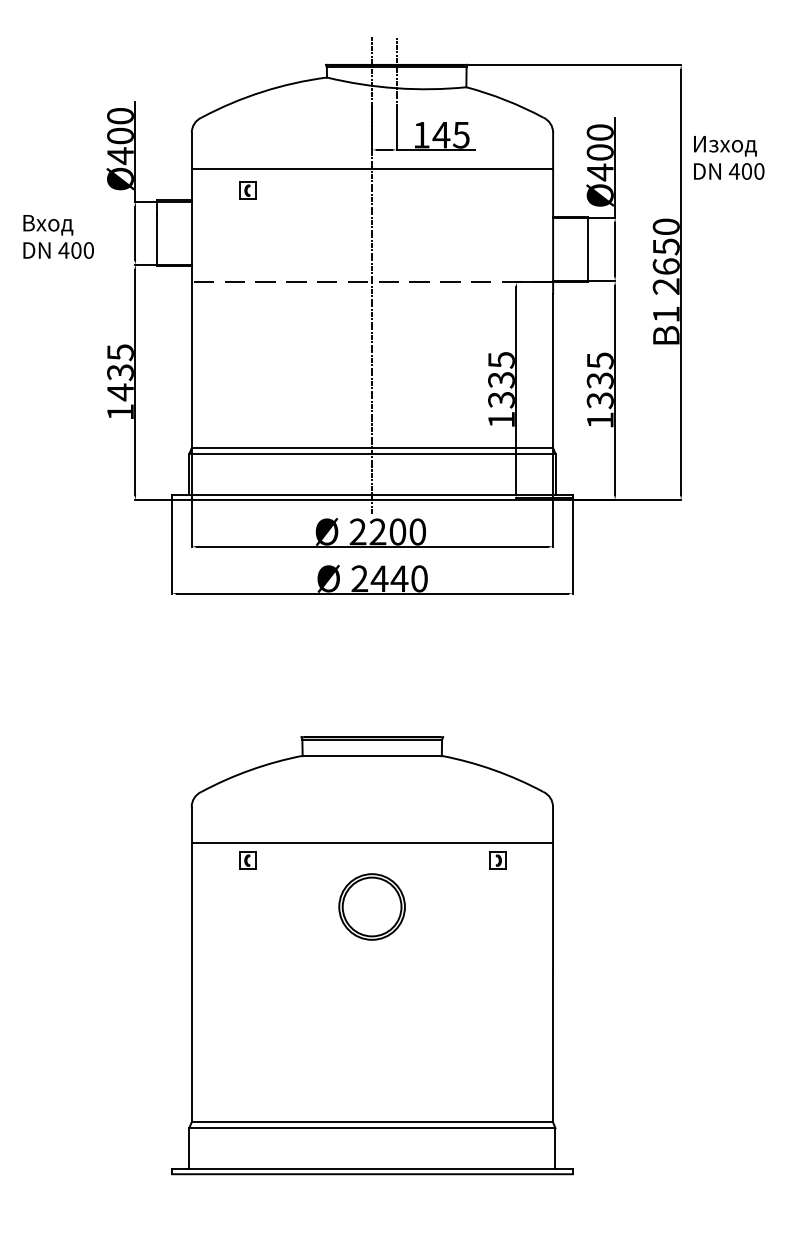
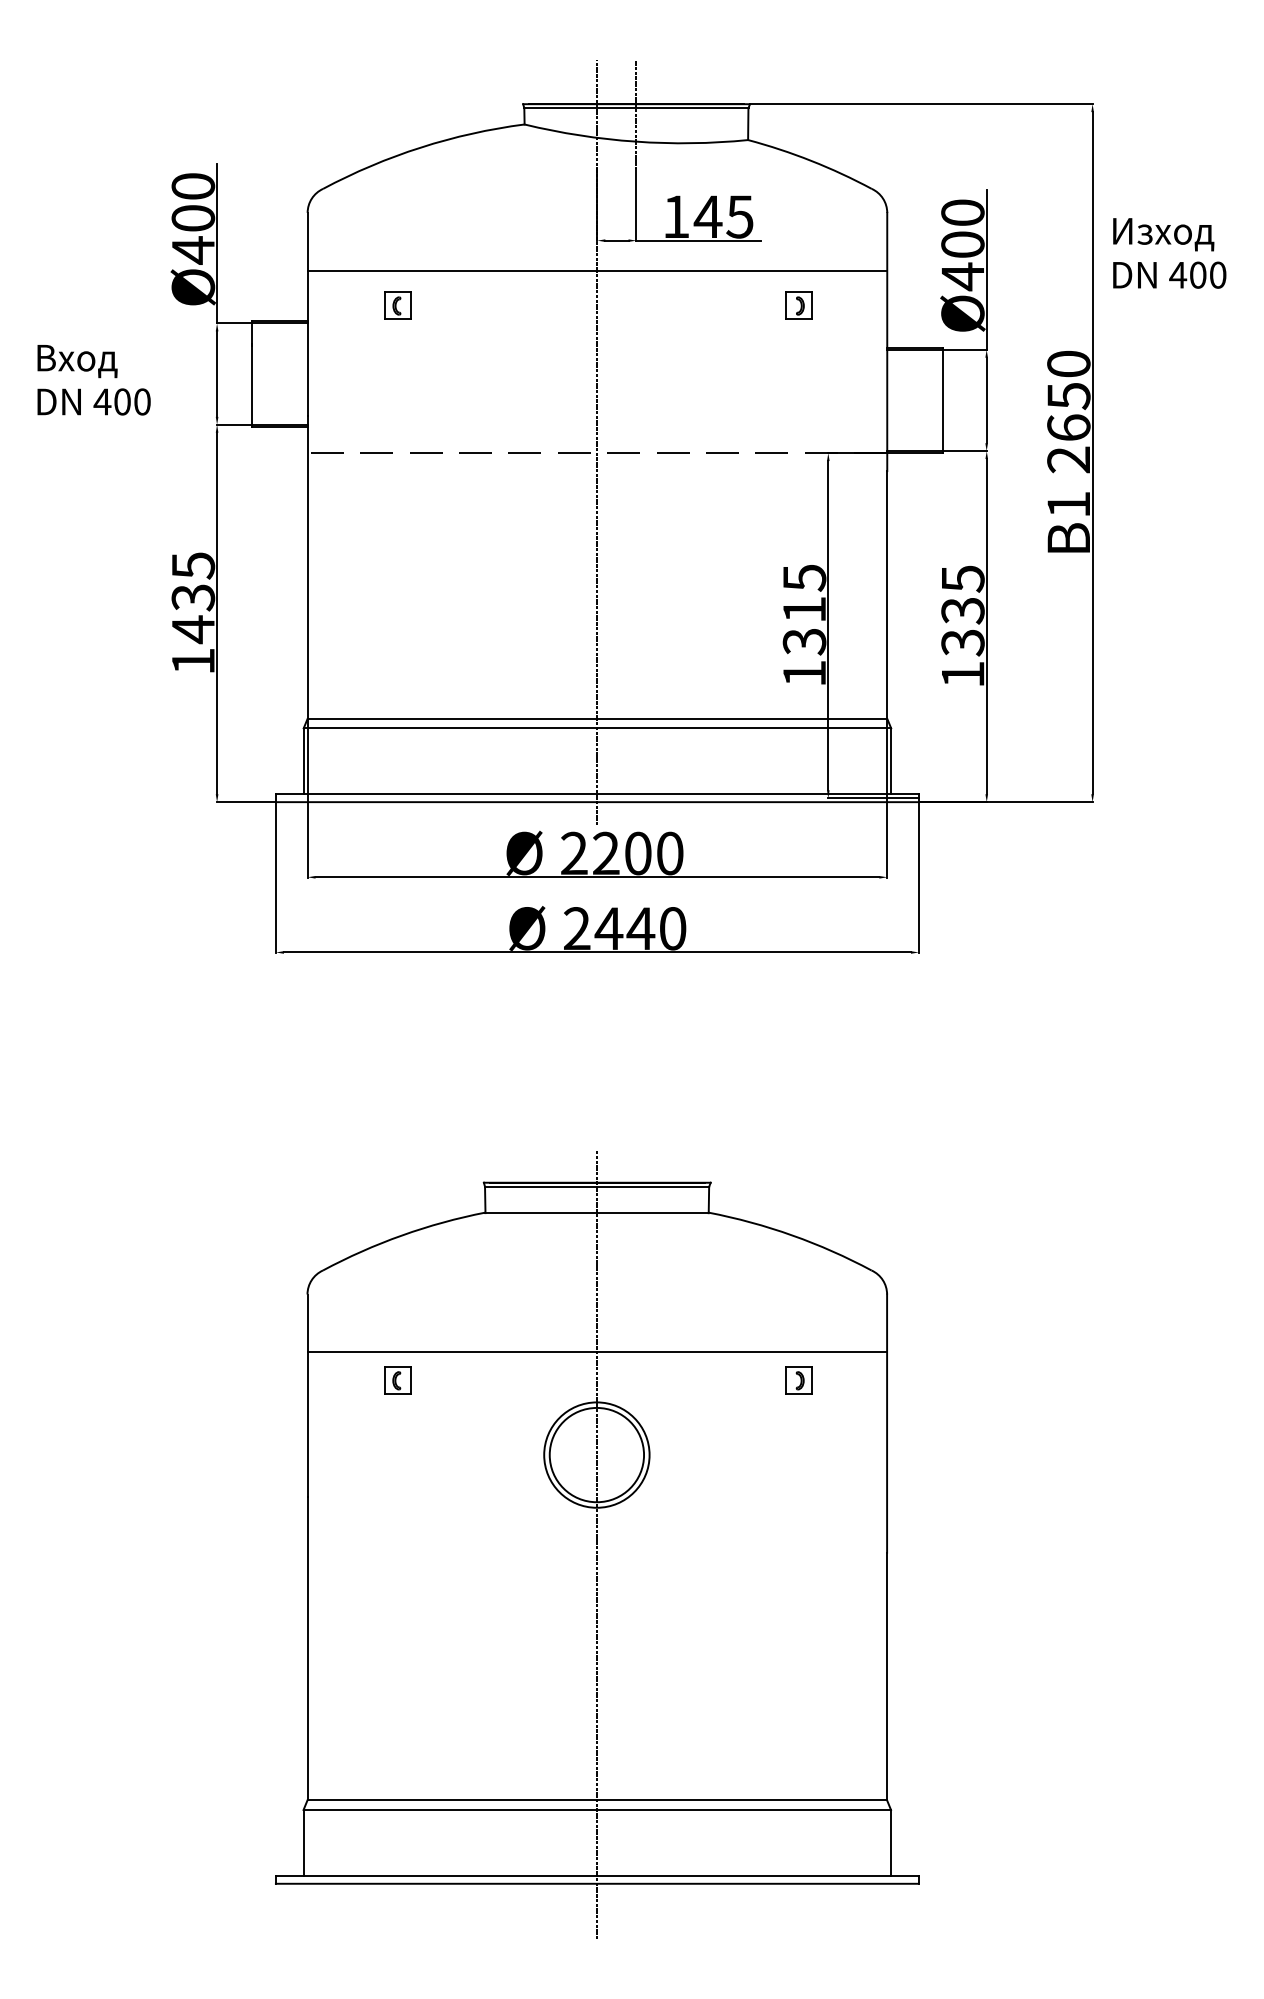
part: (497, 190) -> (798, 305), added
text: (501, 380) -> (804, 610), 1335 -> 1315
line: (372, 962) -> (597, 1544), added

